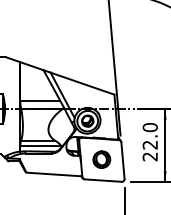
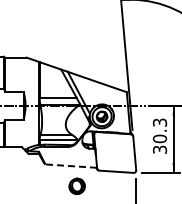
text: (150, 141) -> (160, 135), 22.0 -> 30.3
part: (101, 158) -> (76, 185), moved
line: (54, 174) -> (71, 166), solid -> dashed

